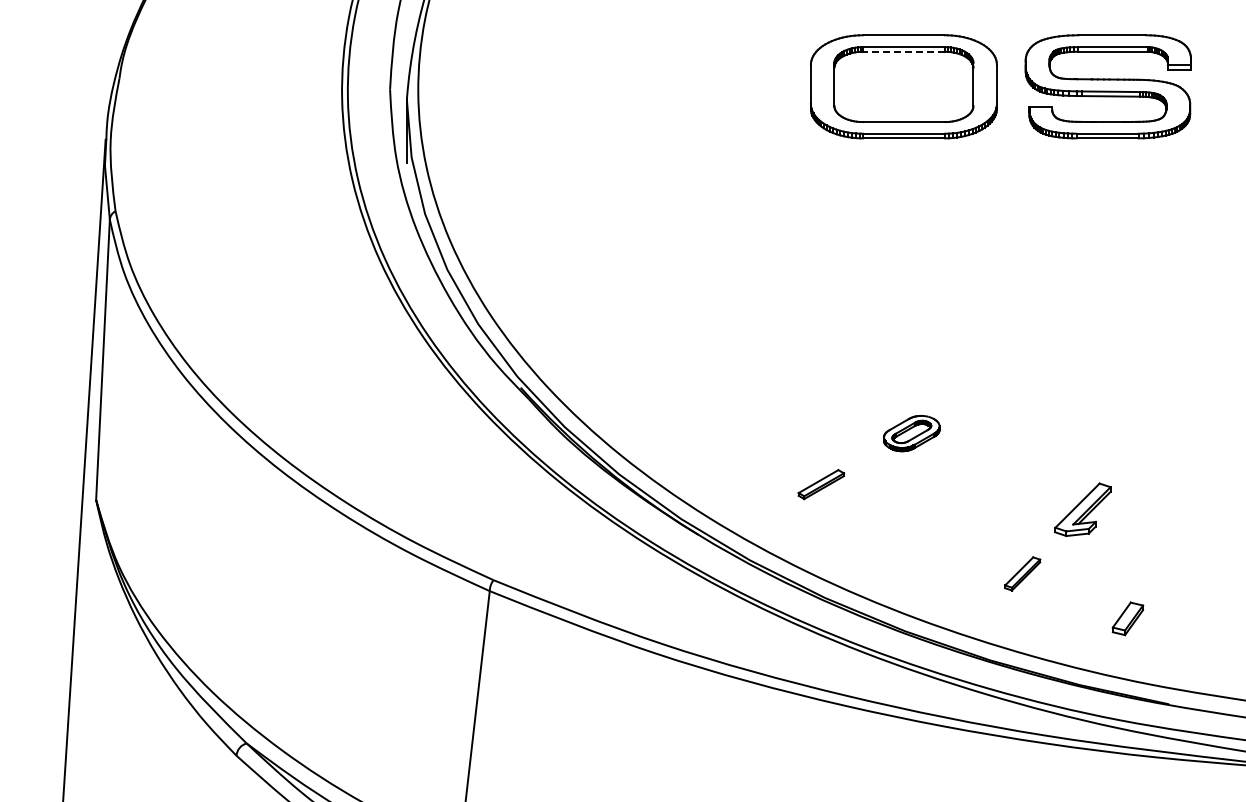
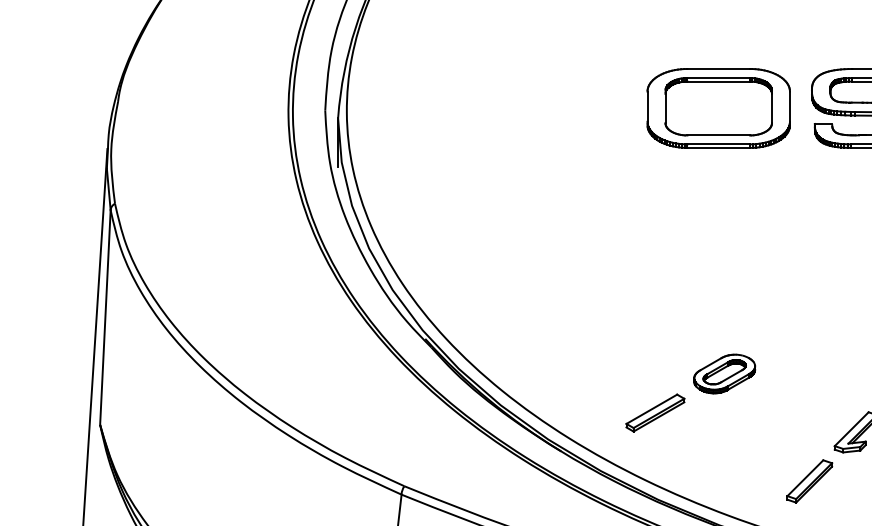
line: (903, 51) -> (718, 81), dashed -> solid
part: (911, 433) -> (724, 373), size x1.43
part: (821, 484) -> (655, 412), size x1.67
part: (1022, 573) -> (809, 481), size x1.67

